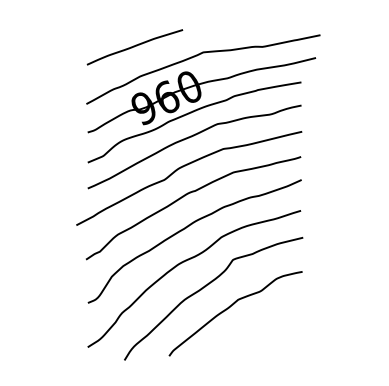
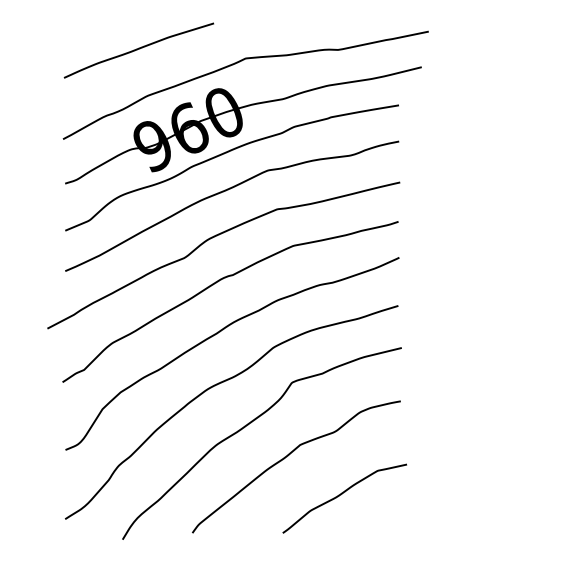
curve: (265, 331) -> (342, 494), added

